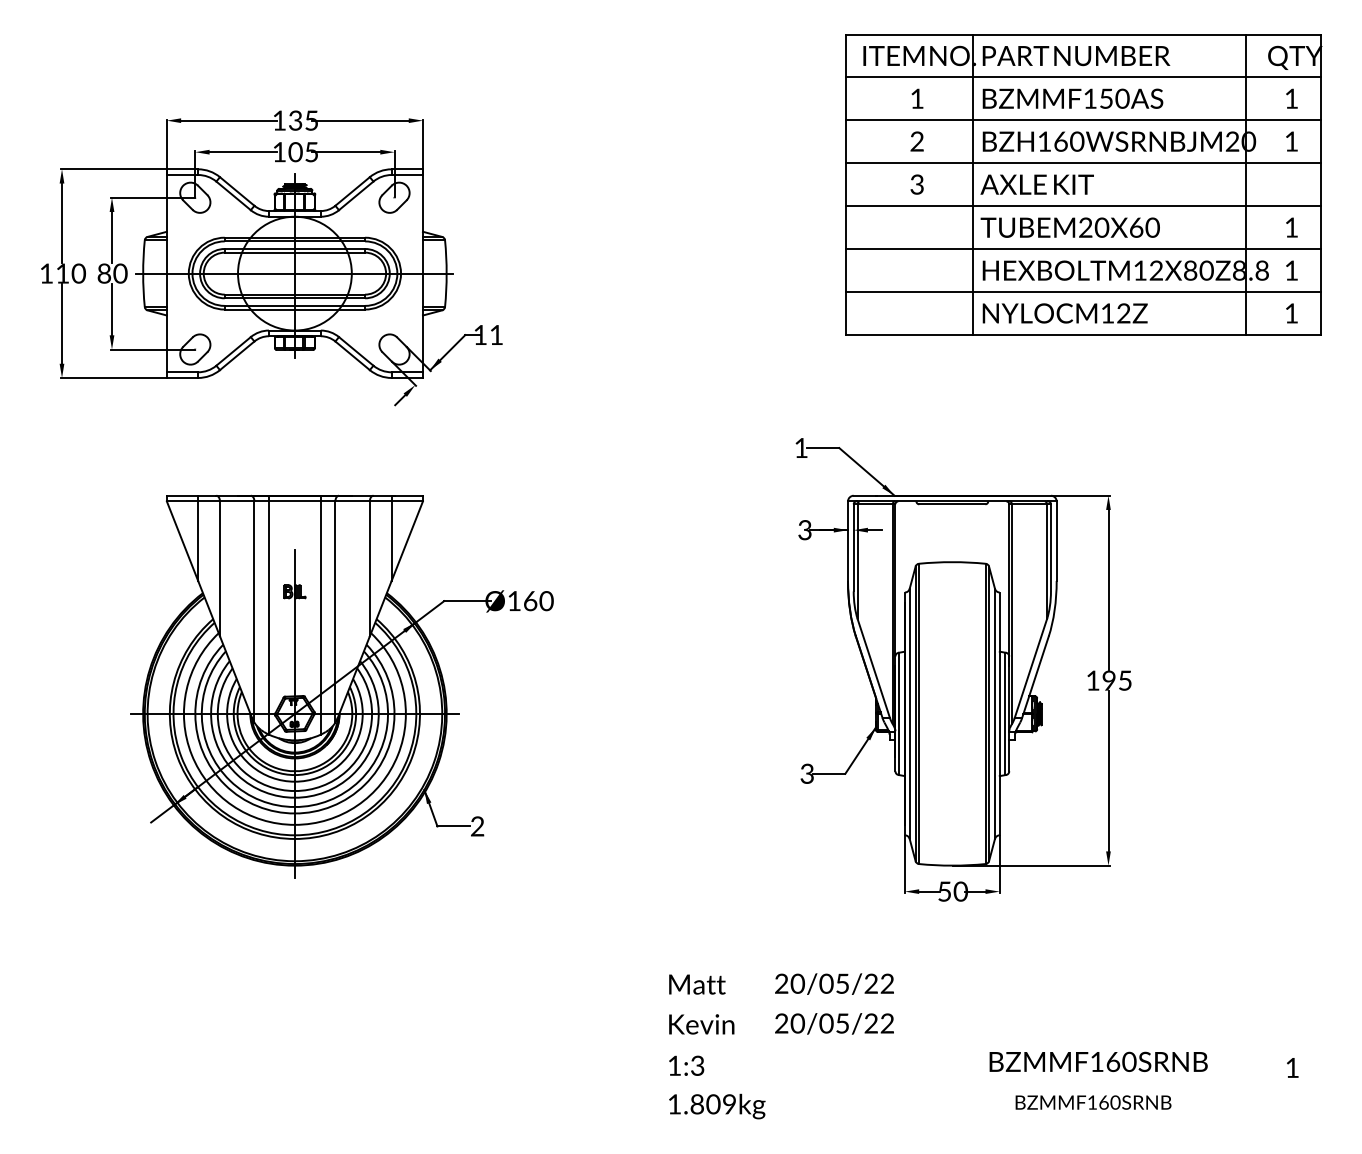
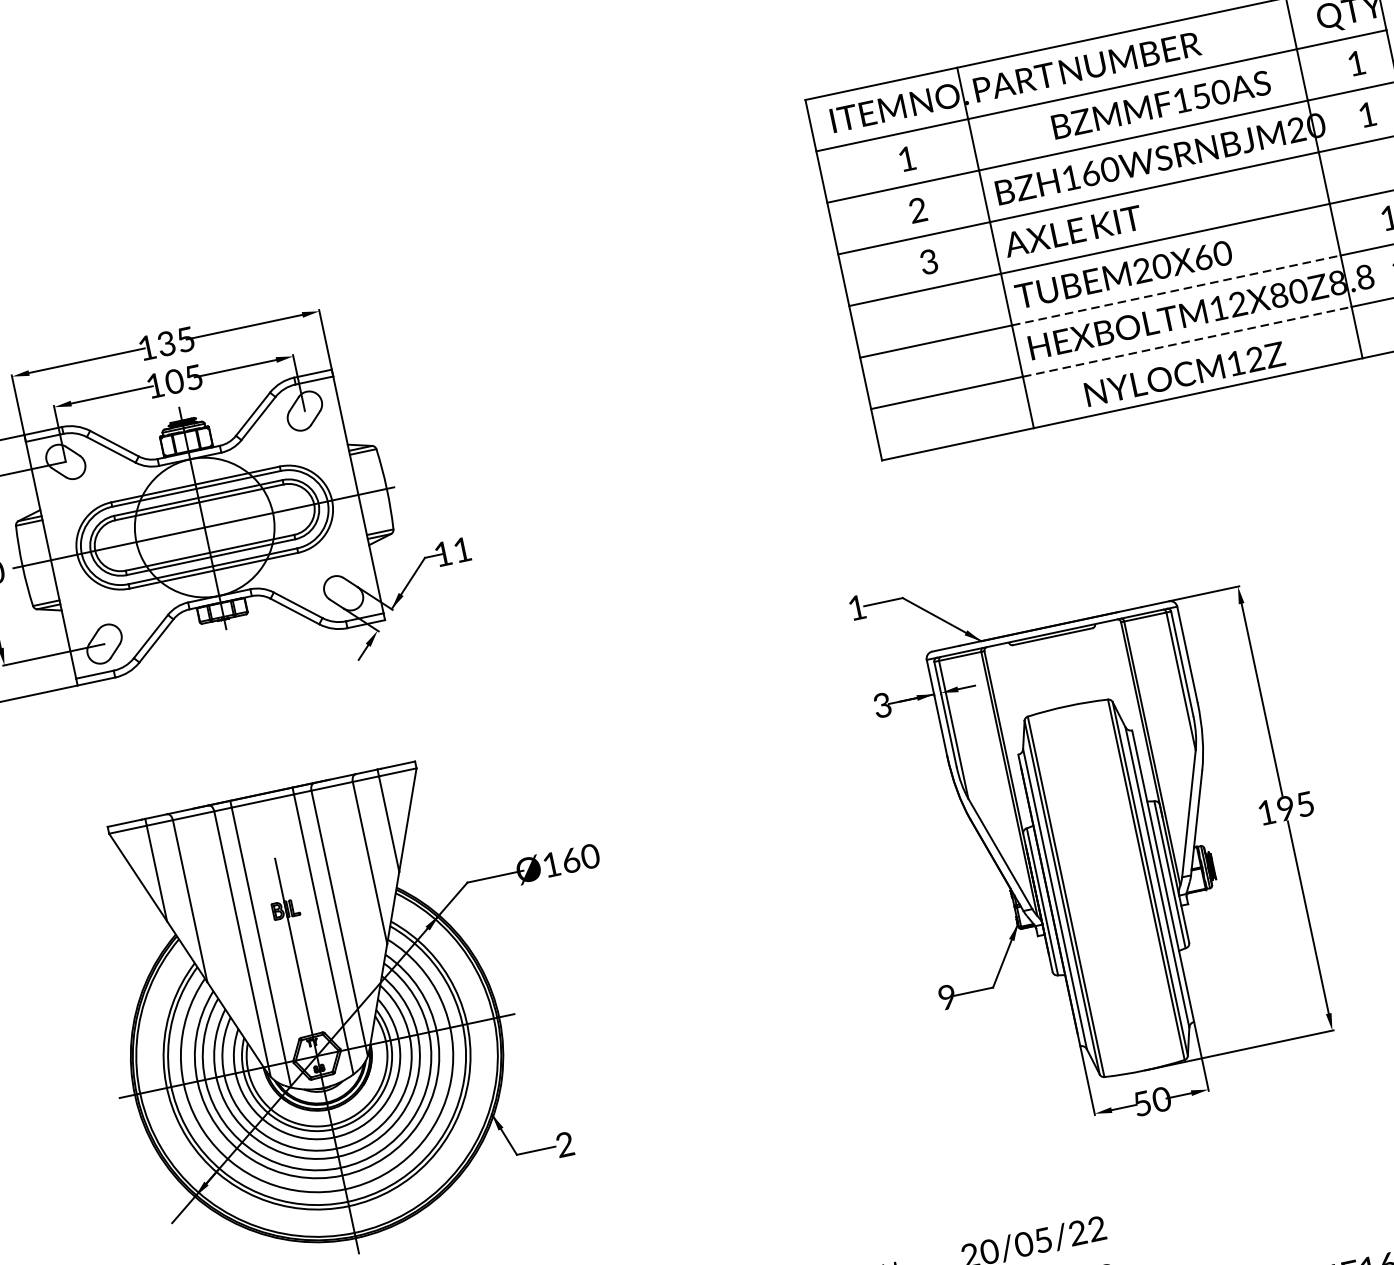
text: (1072, 98) -> (1160, 104), moved
line: (1109, 249) -> (1176, 290), solid -> dashed
line: (1109, 292) -> (1187, 342), solid -> dashed
text: (1064, 313) -> (1184, 374), moved
text: (806, 773) -> (946, 997), 3 -> 9

